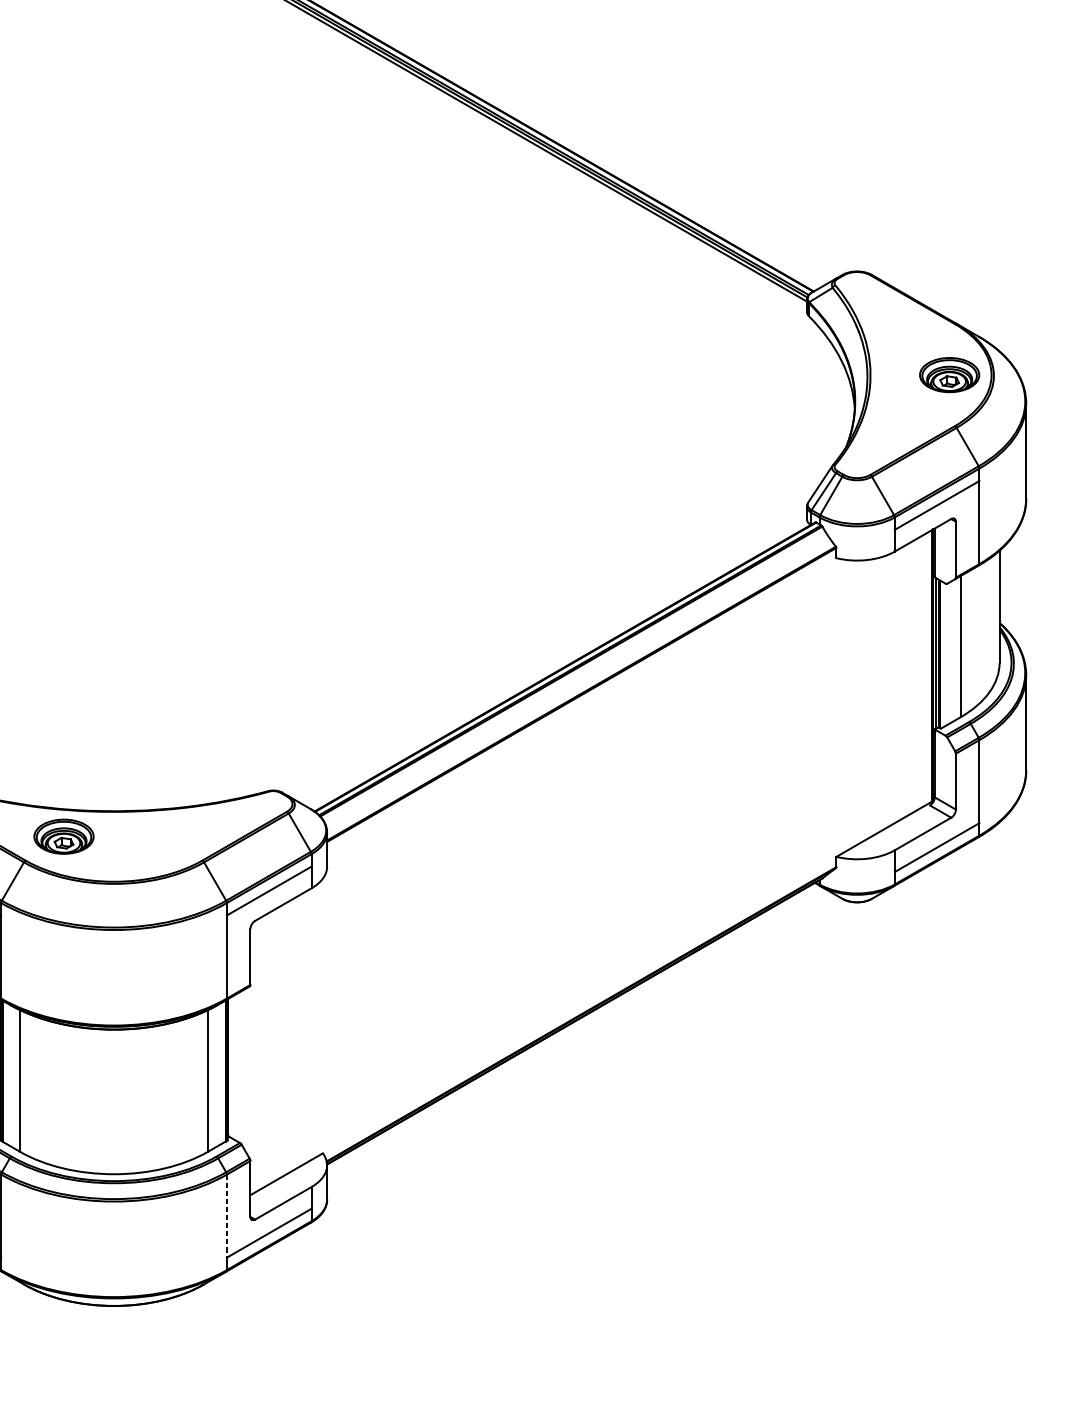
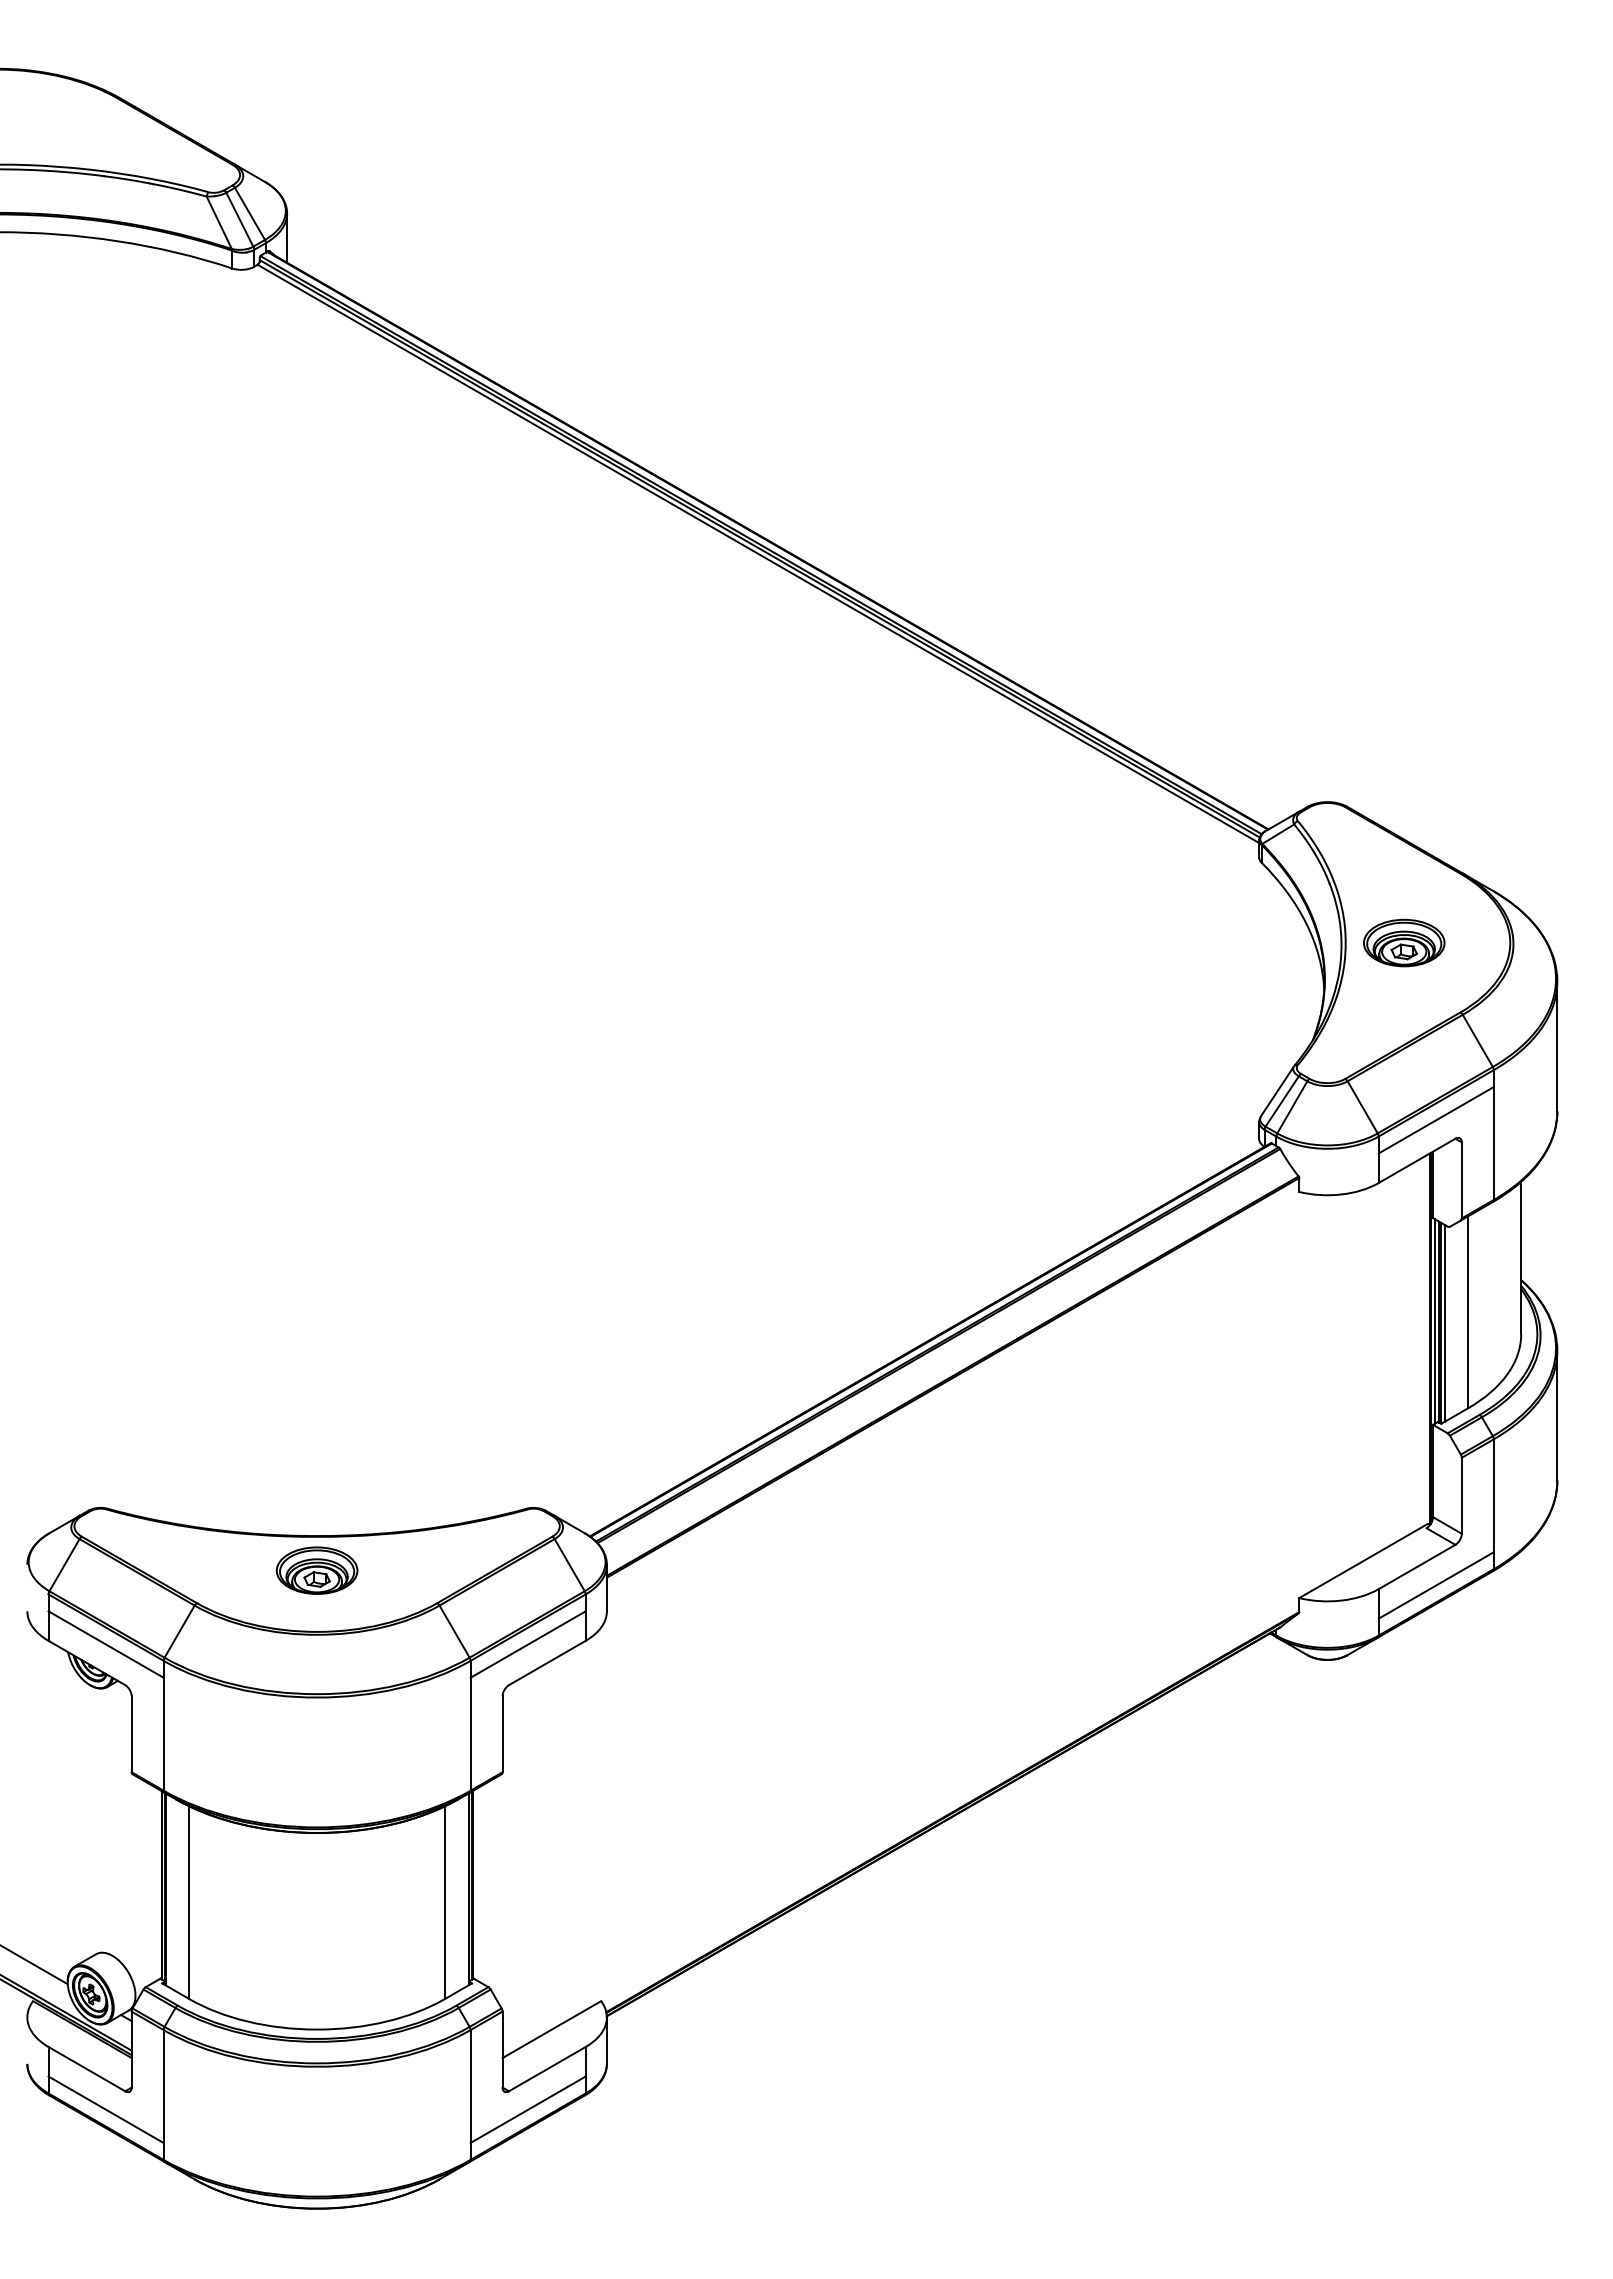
part: (949, 374) -> (1404, 942), moved
line: (943, 654) -> (1444, 1322), added
part: (63, 836) -> (316, 1570), moved
line: (226, 1216) -> (470, 2087), dashed -> solid

